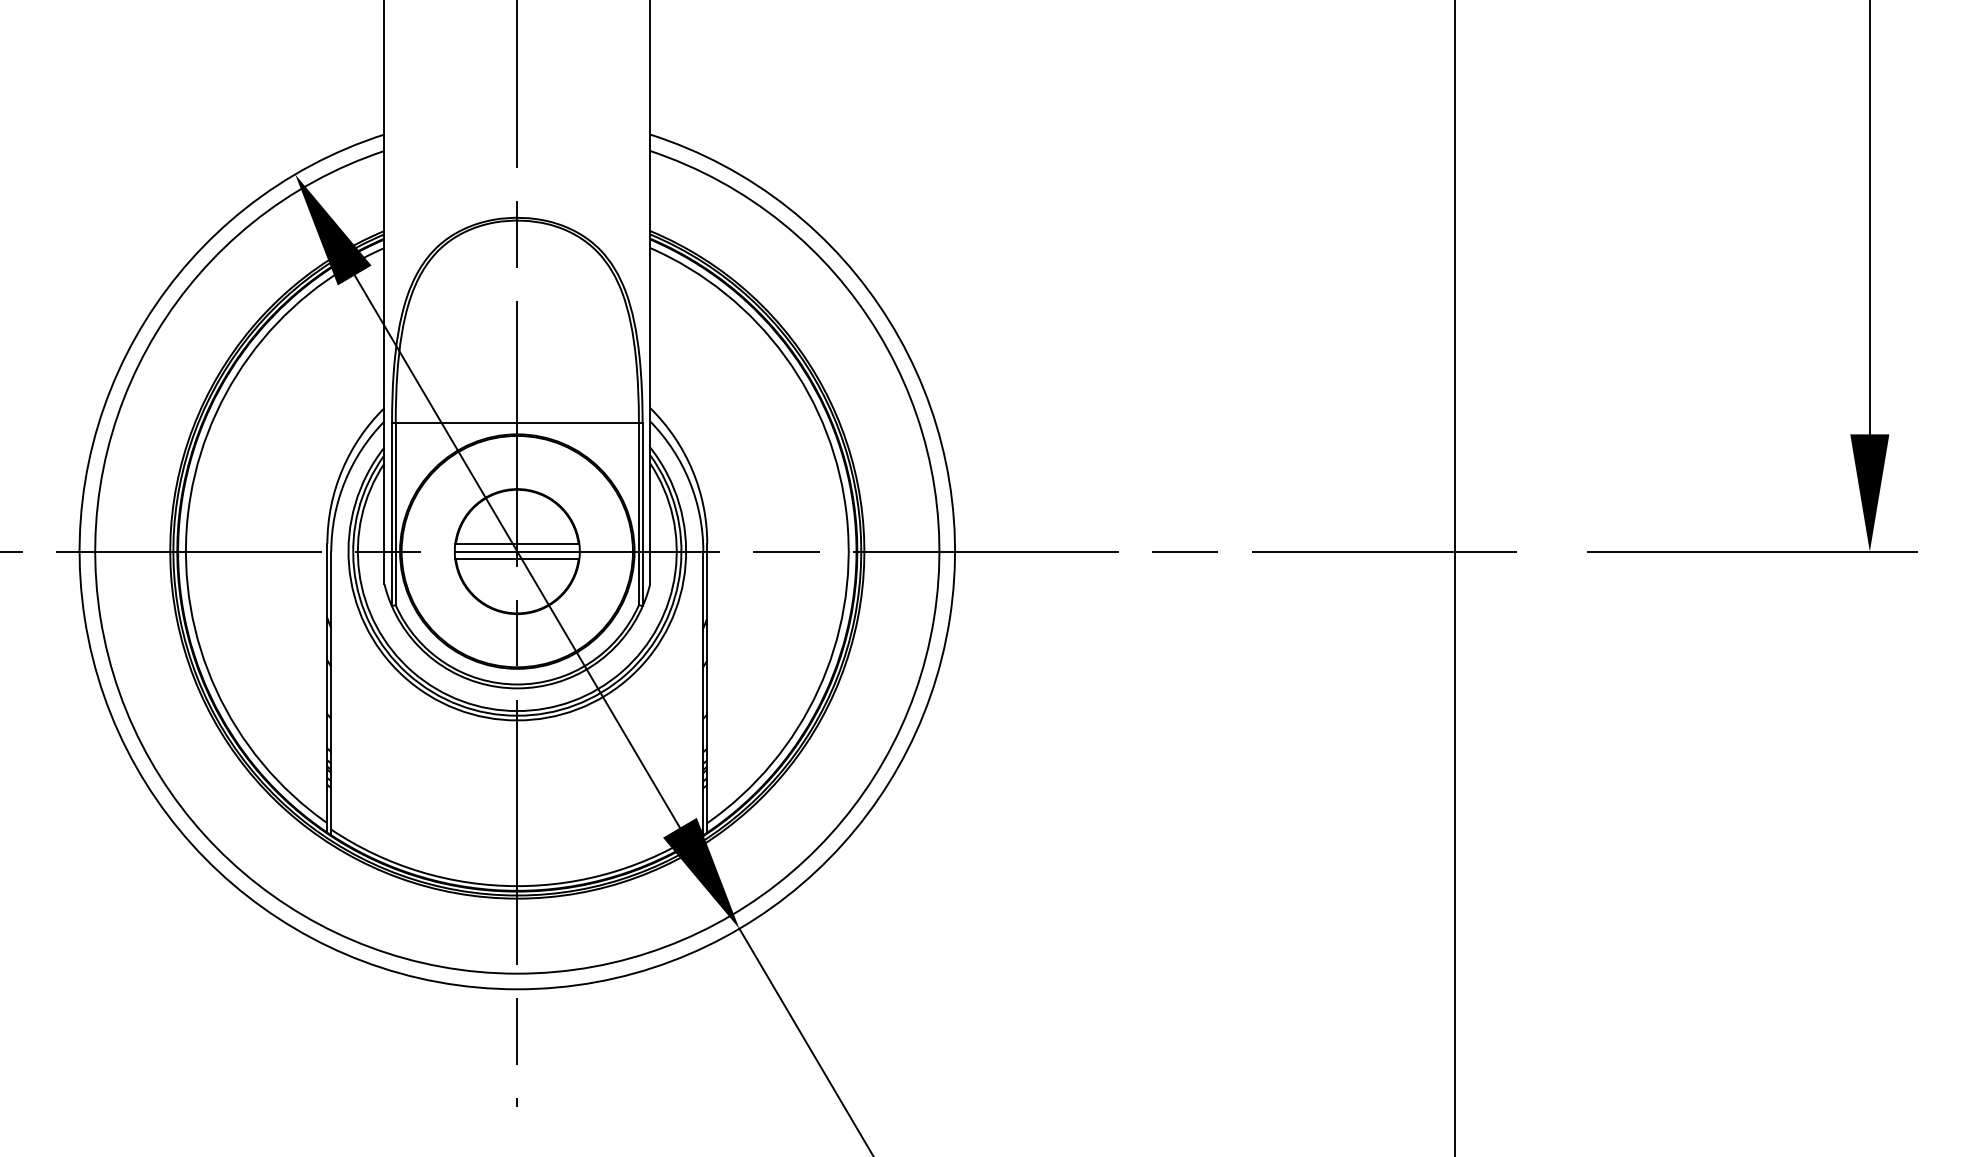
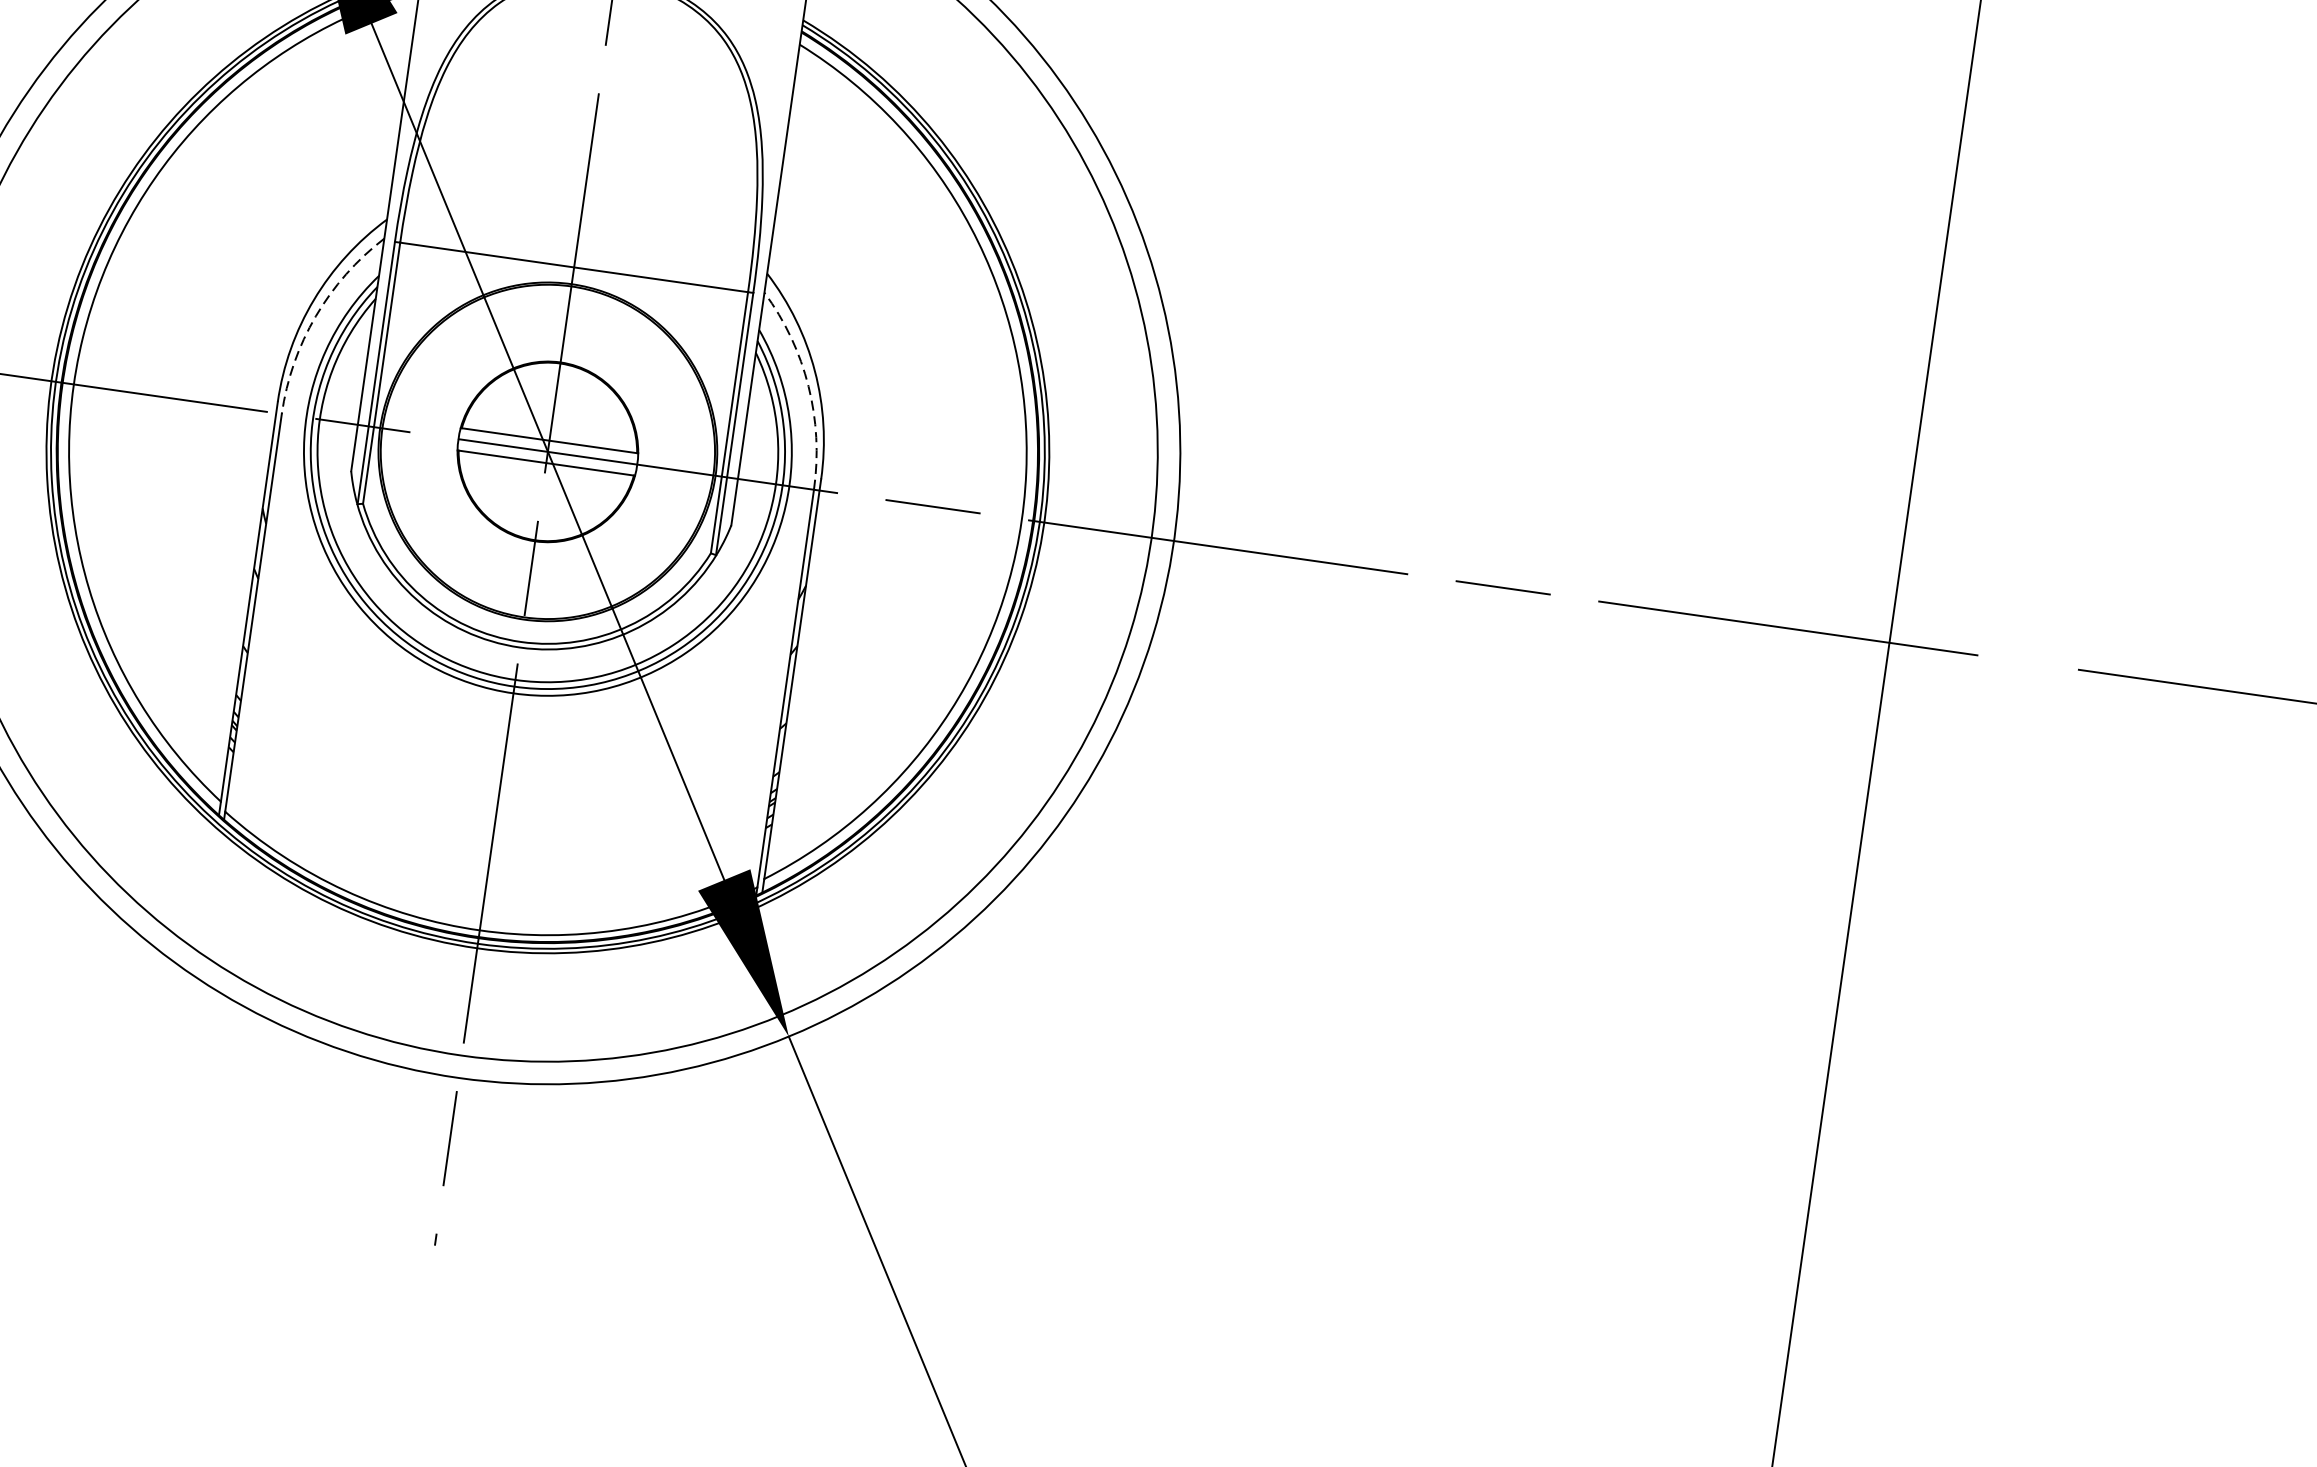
arc: (345, 481) -> (316, 316), solid -> dashed
arc: (689, 481) -> (808, 386), solid -> dashed

